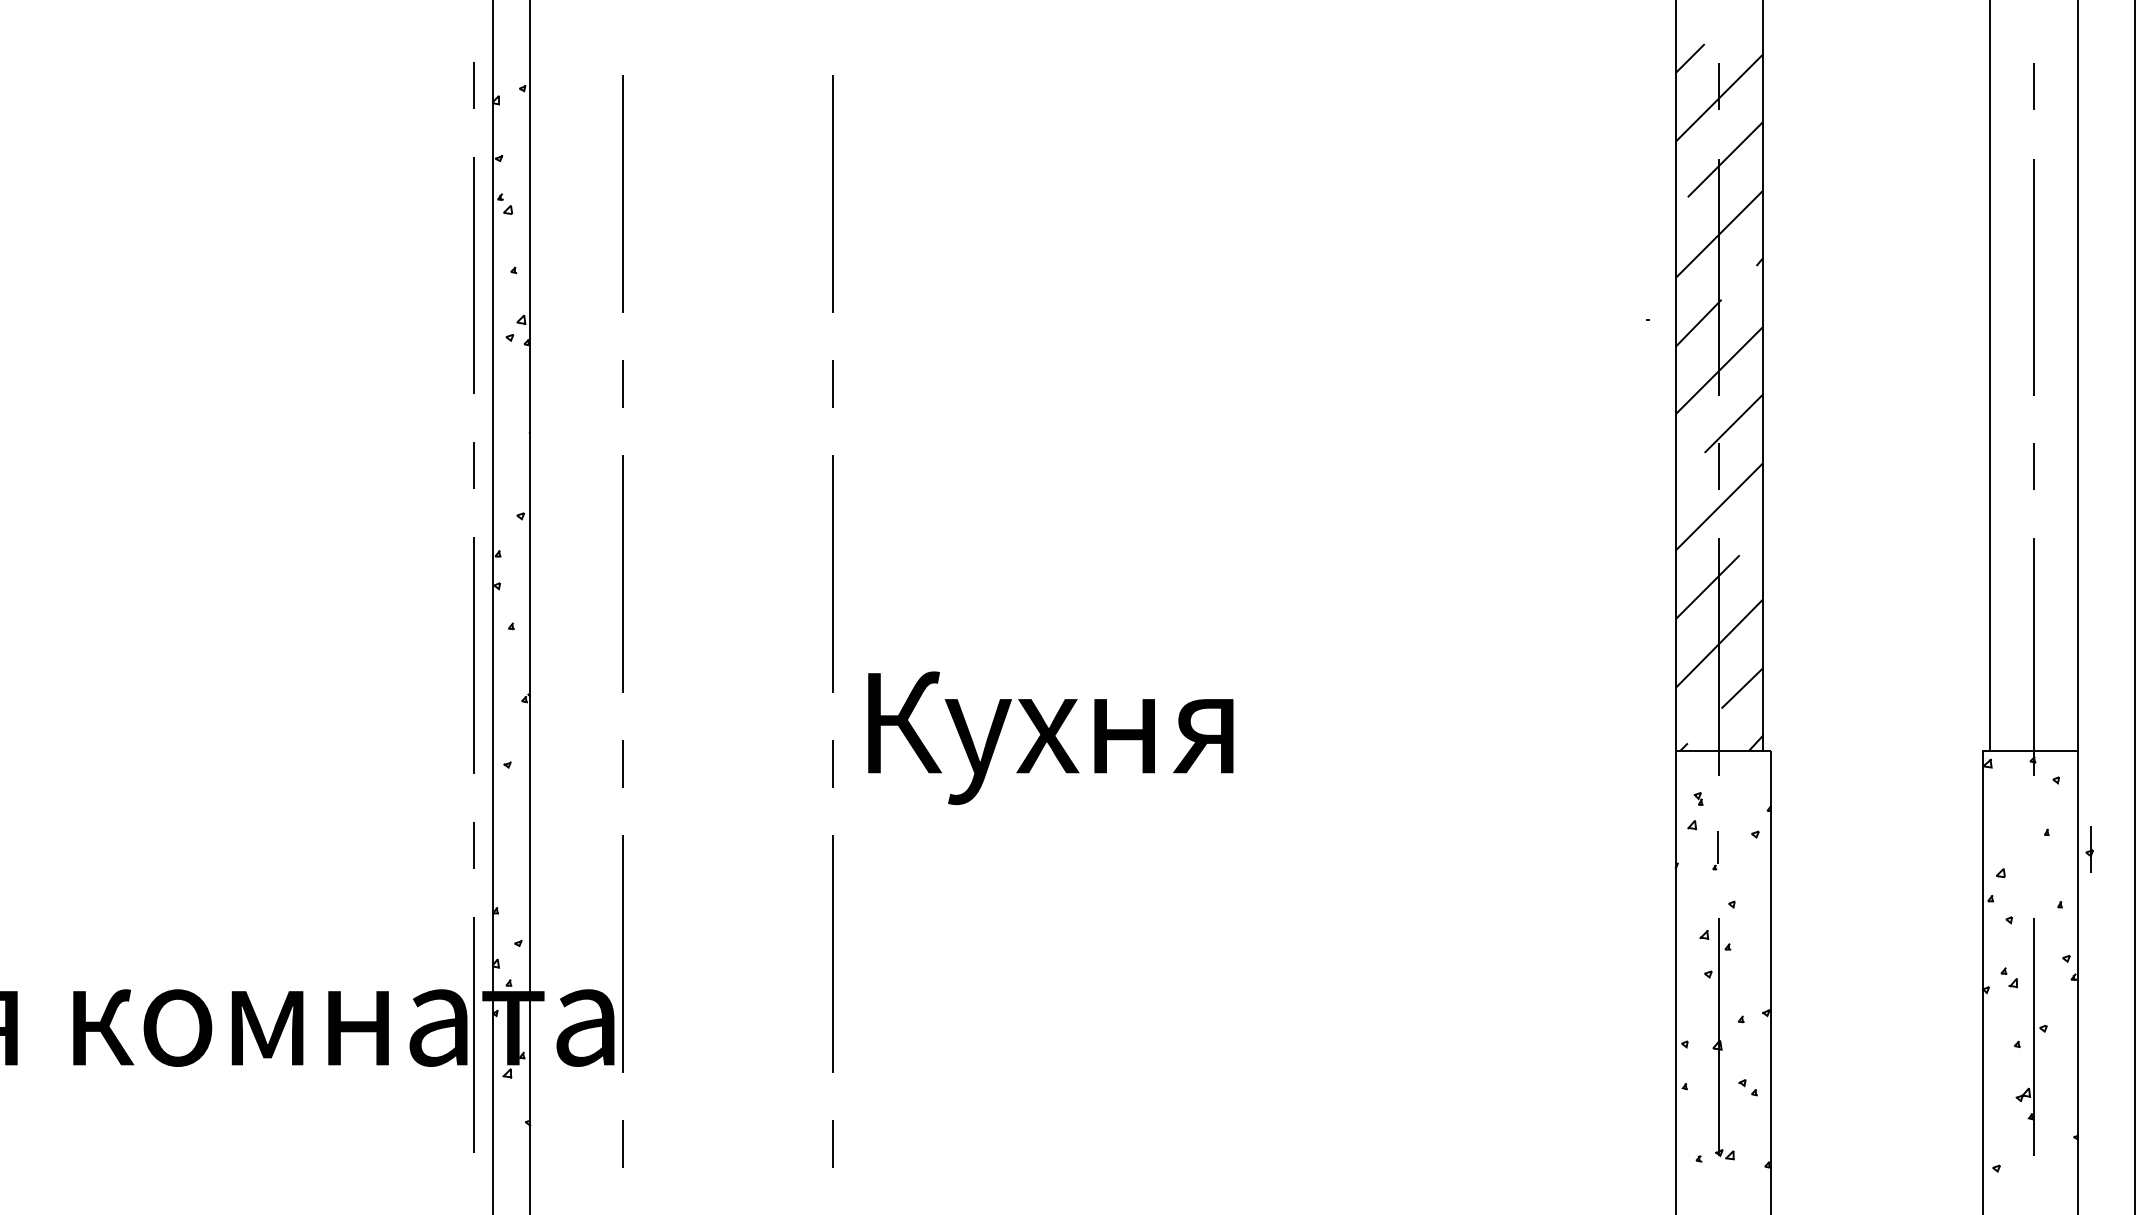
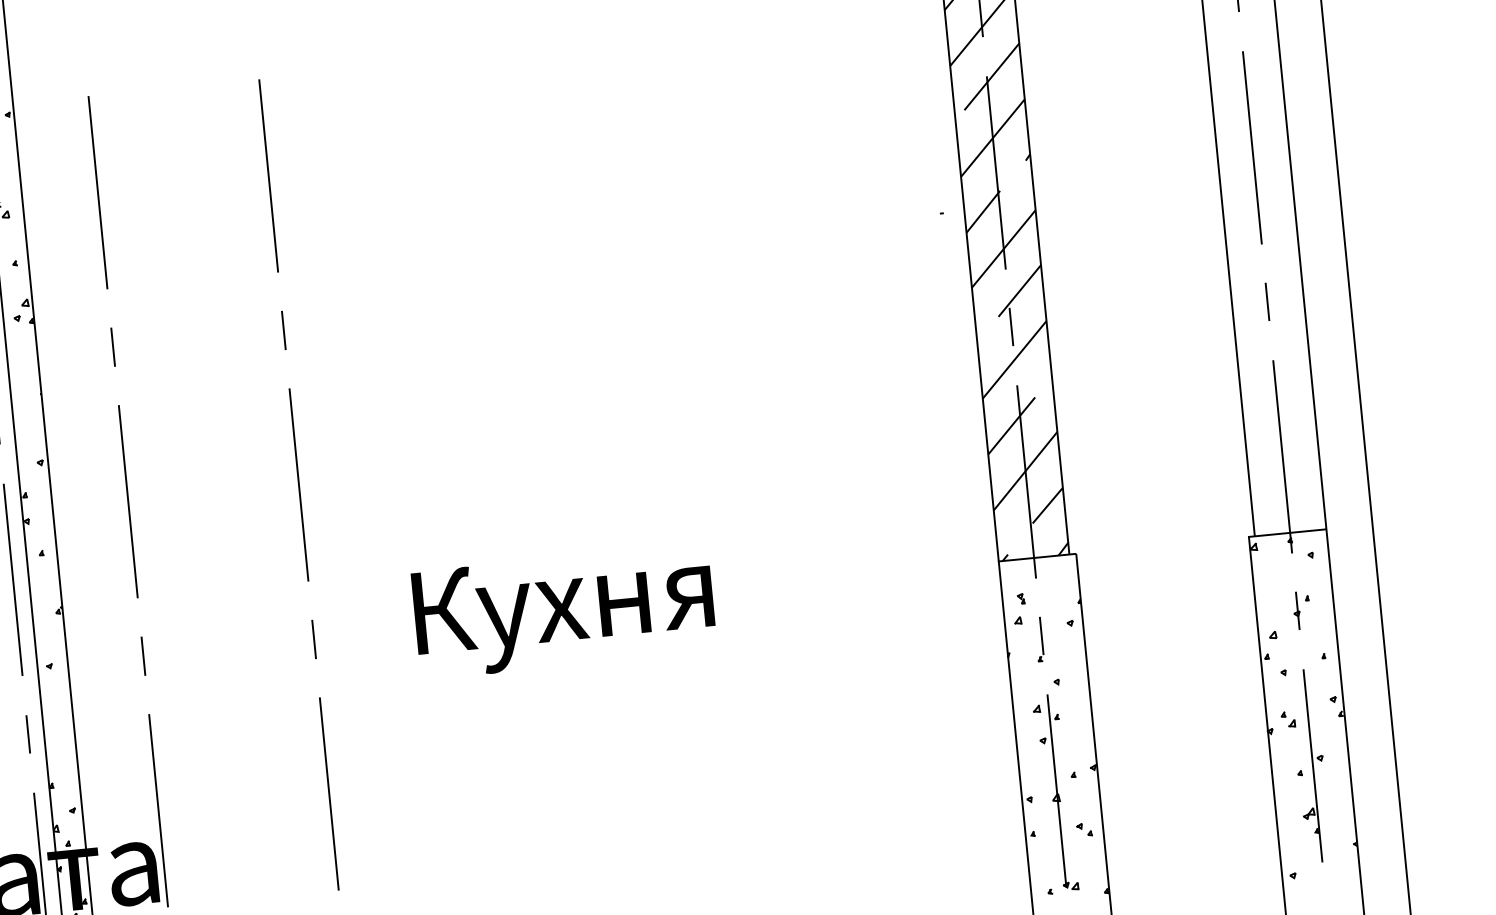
text: (1050, 738) -> (564, 612), moved
part: (2089, 849) -> (1296, 610), moved
part: (1715, 850) -> (1039, 639), size x1.43

